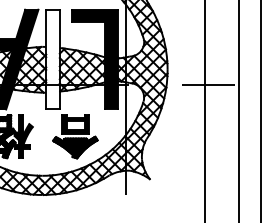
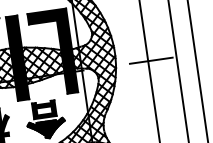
fill: (52, 59) -> (17, 58), added

